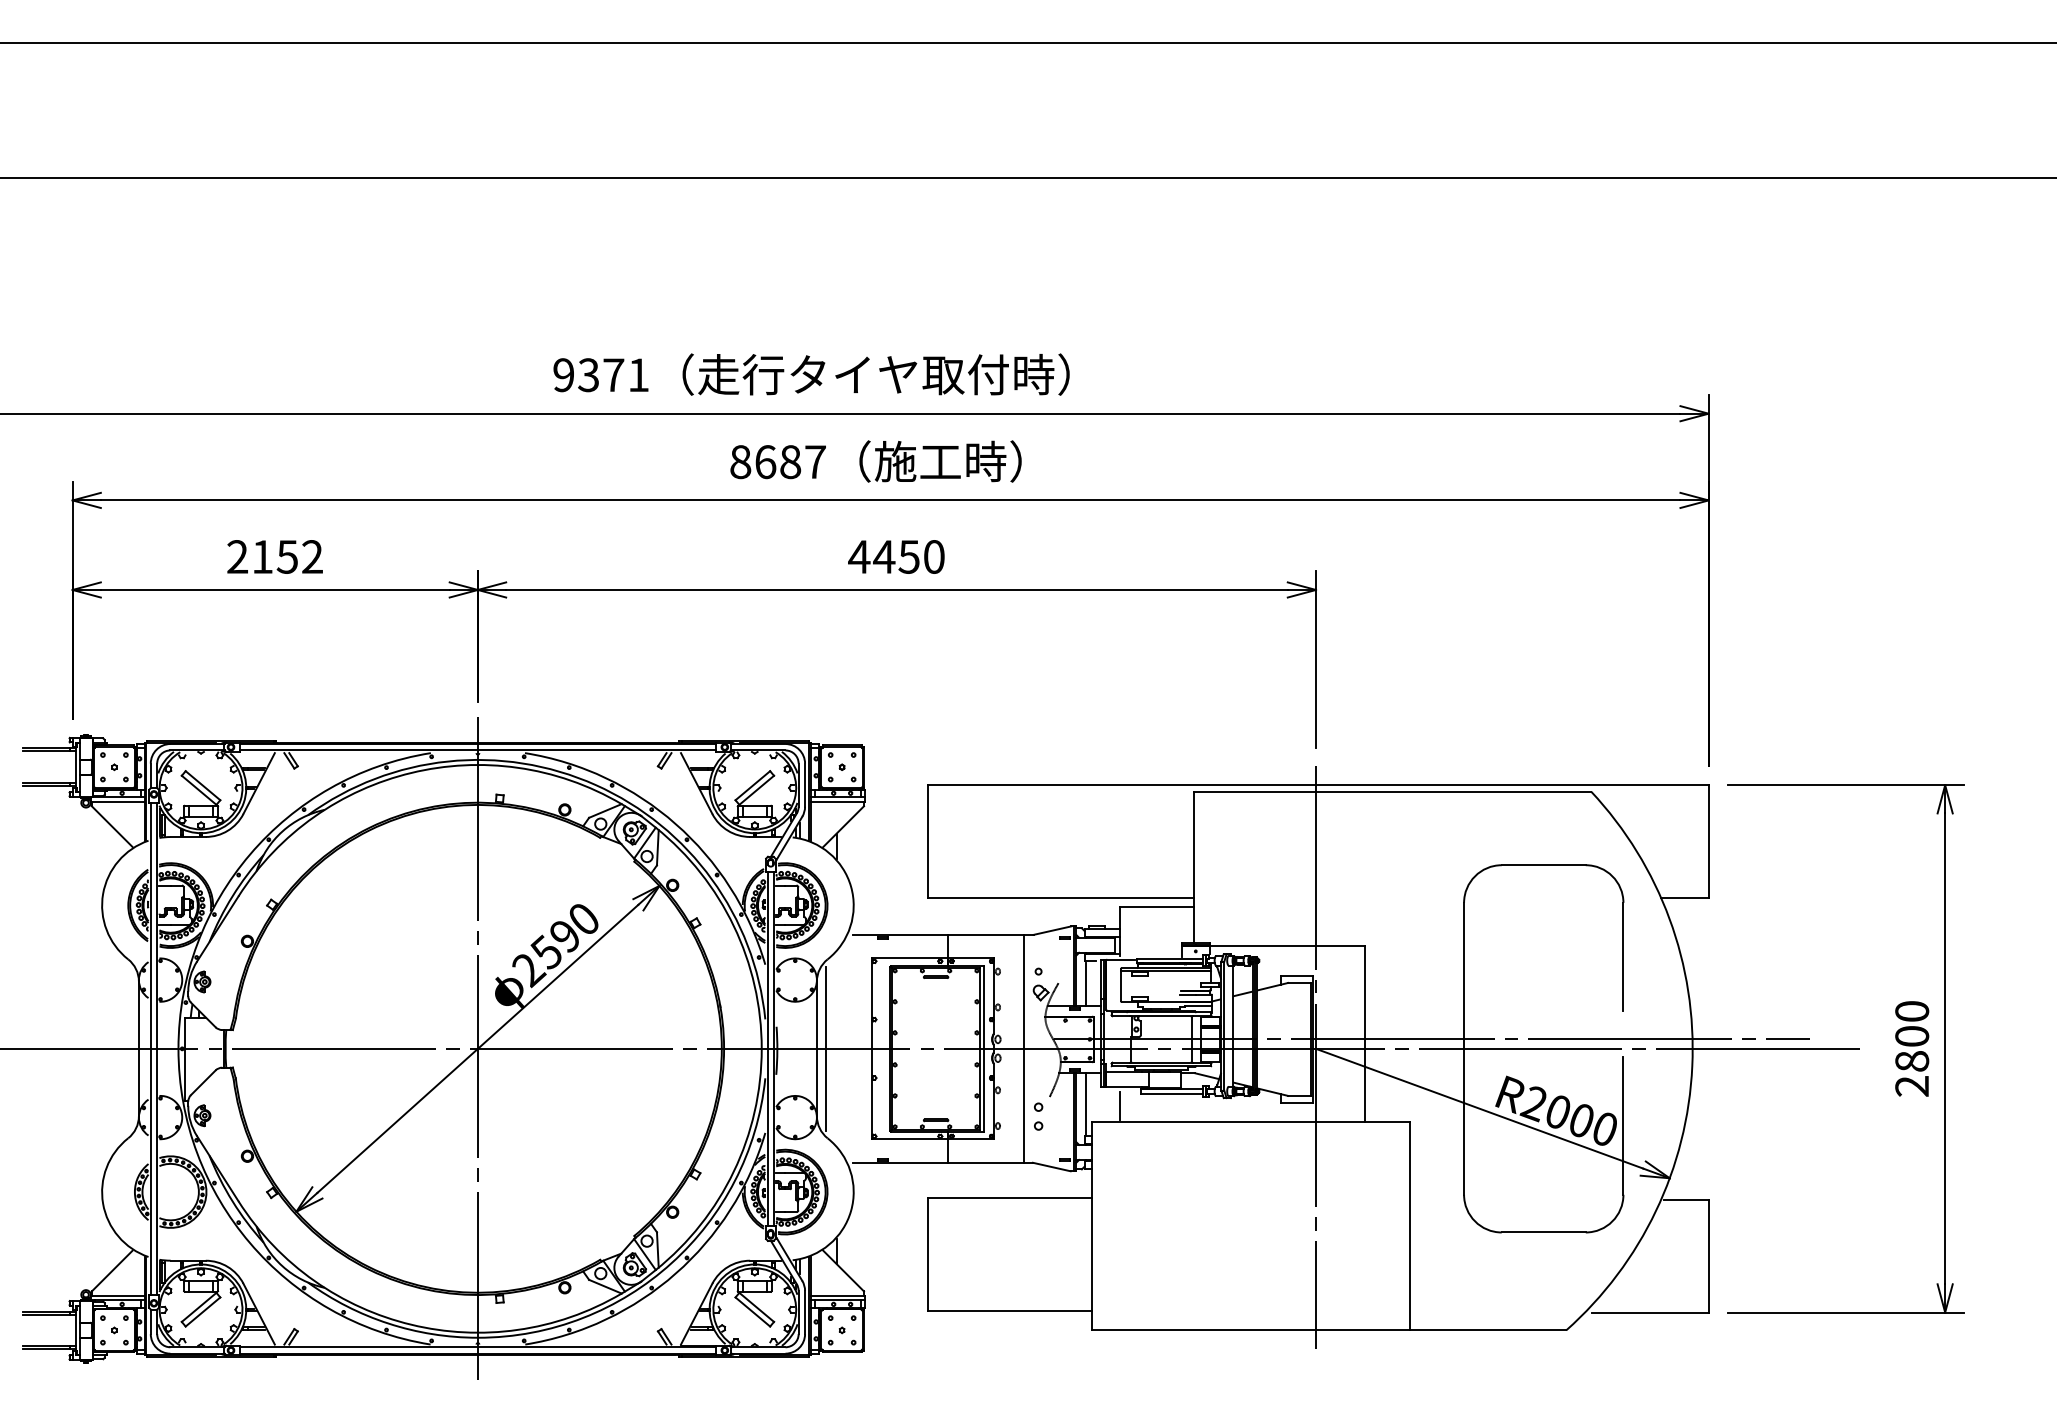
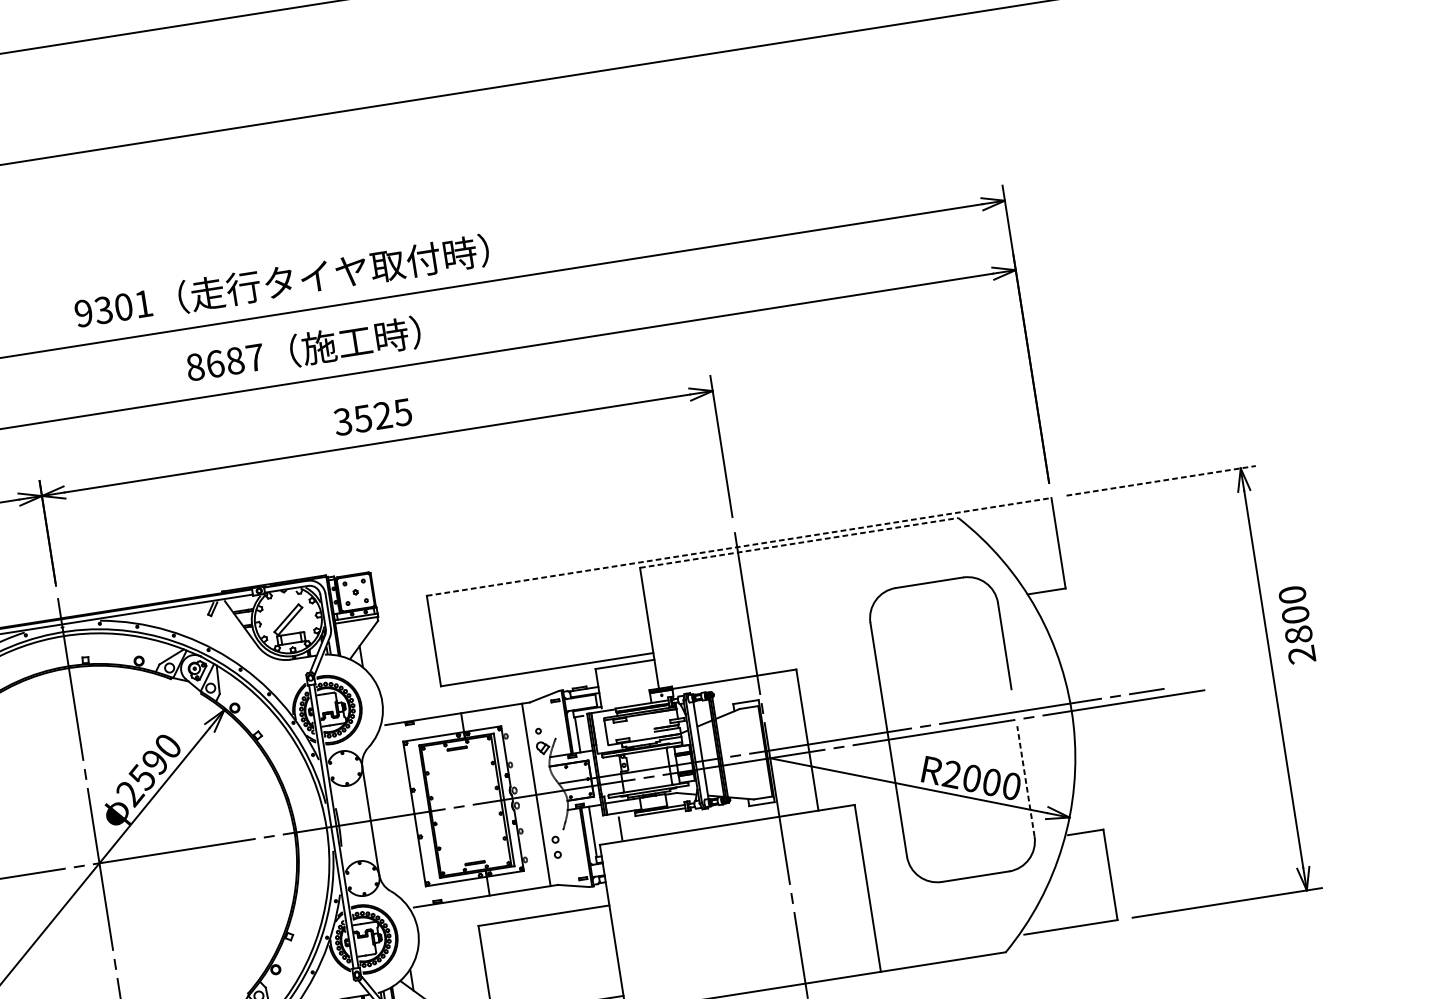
text: (613, 375) -> (123, 307), 9371 -> 9301
text: (875, 461) -> (303, 349), moved
text: (896, 556) -> (372, 416), 4450 -> 3525
line: (1318, 785) -> (739, 547), solid -> dashed
line: (1846, 785) -> (1161, 481), solid -> dashed
line: (1392, 791) -> (799, 542), solid -> dashed
line: (826, 1048) -> (378, 819), removed
text: (1912, 1048) -> (1297, 624), moved
line: (1623, 1125) -> (1025, 781), solid -> dashed

